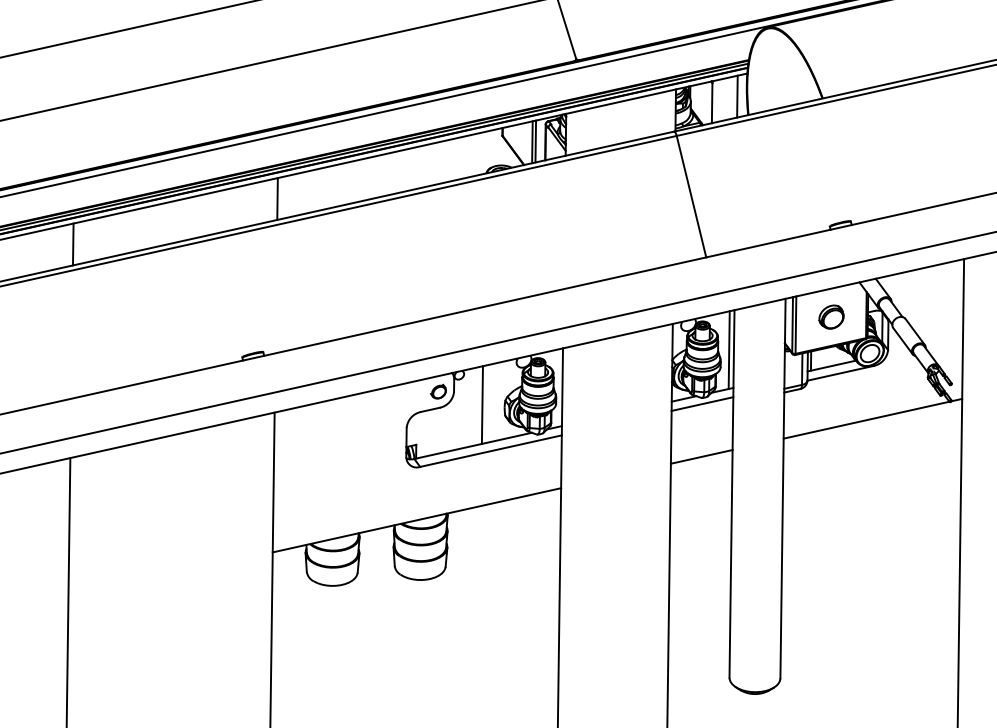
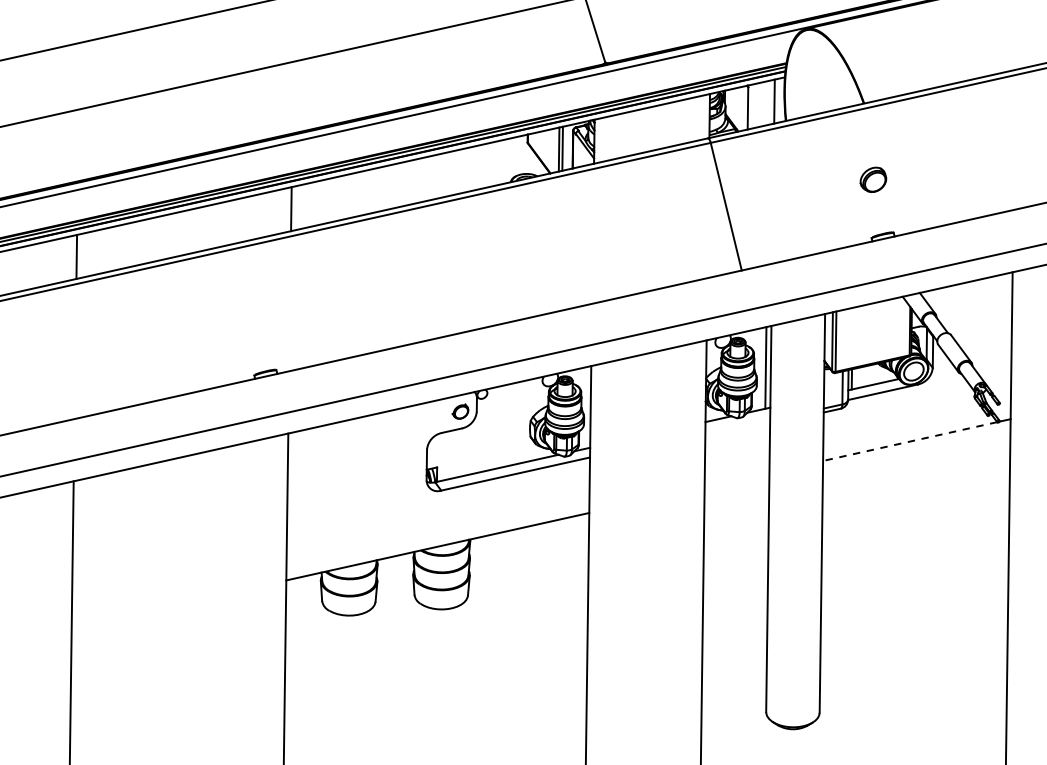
part: (831, 316) -> (873, 179), moved
line: (702, 403) -> (737, 423), removed
line: (481, 404) -> (505, 425), removed
line: (866, 420) -> (910, 441), solid -> dashed
line: (701, 456) -> (736, 479), removed

